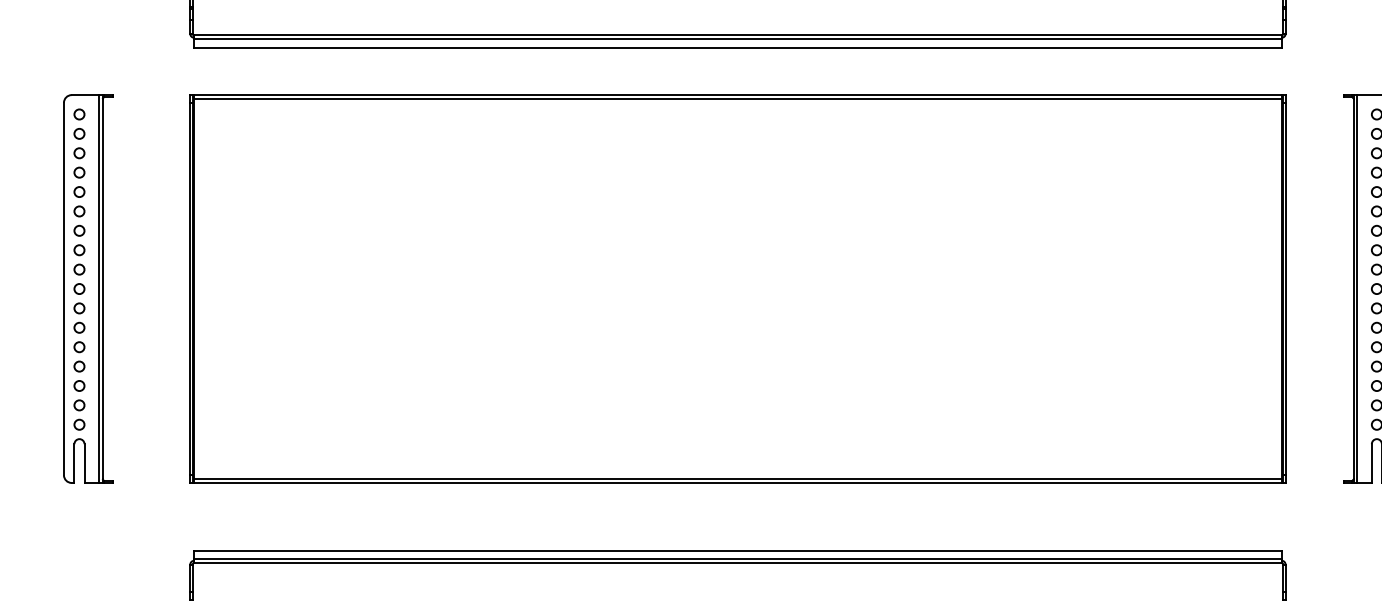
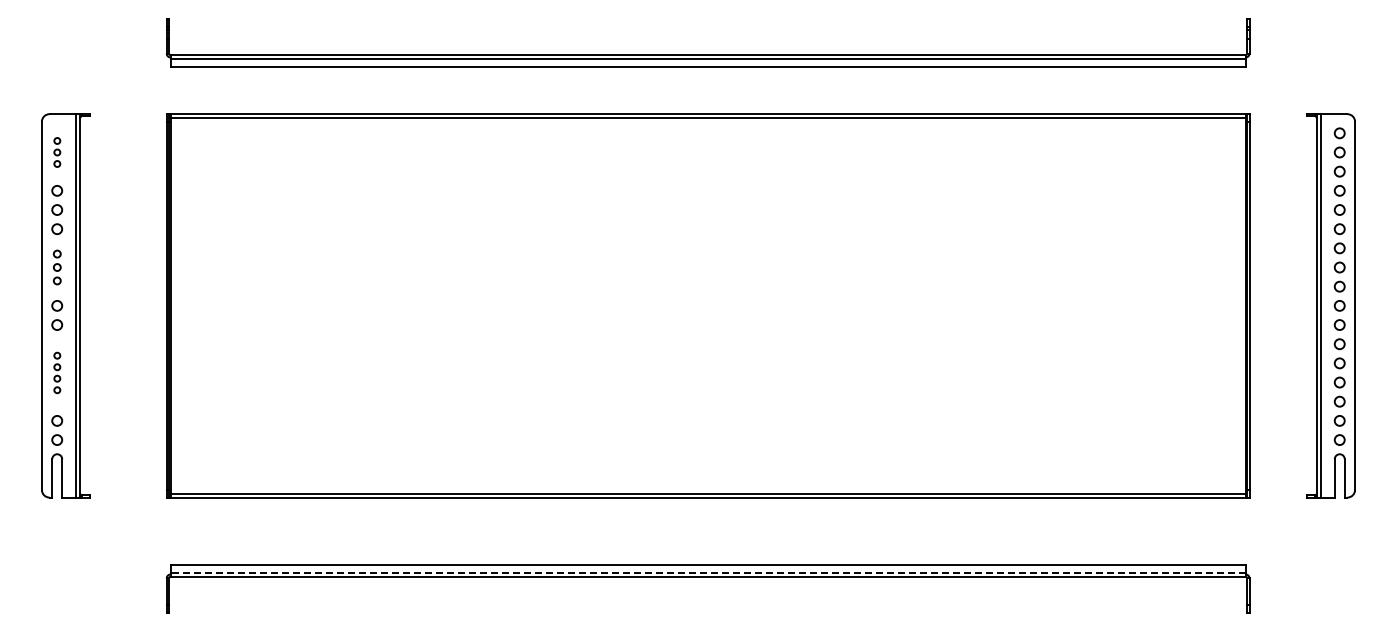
part: (79, 133) -> (57, 152), size x0.6
part: (79, 250) -> (57, 267), size x0.7
part: (79, 356) -> (57, 372), size x0.6
line: (738, 558) -> (708, 572), solid -> dashed

